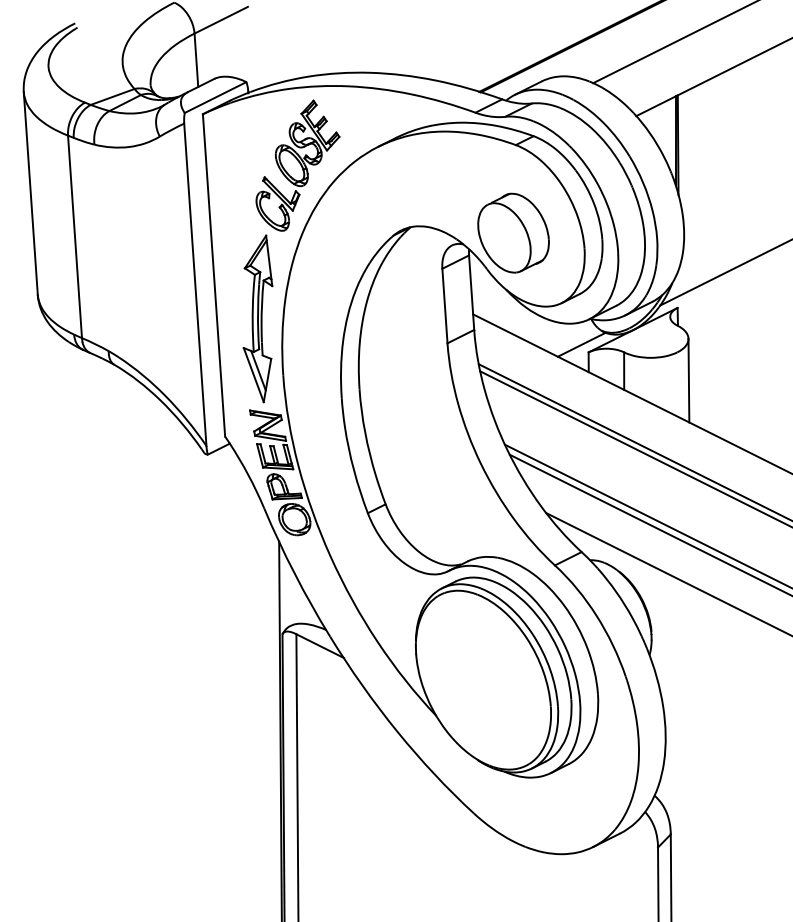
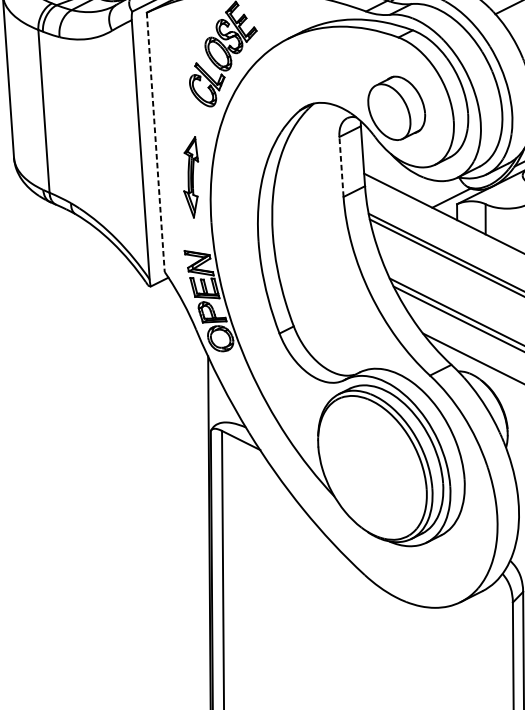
line: (214, 275) -> (156, 142), solid -> dashed
line: (444, 305) -> (341, 166), solid -> dashed
part: (257, 318) -> (190, 176), size x0.6

